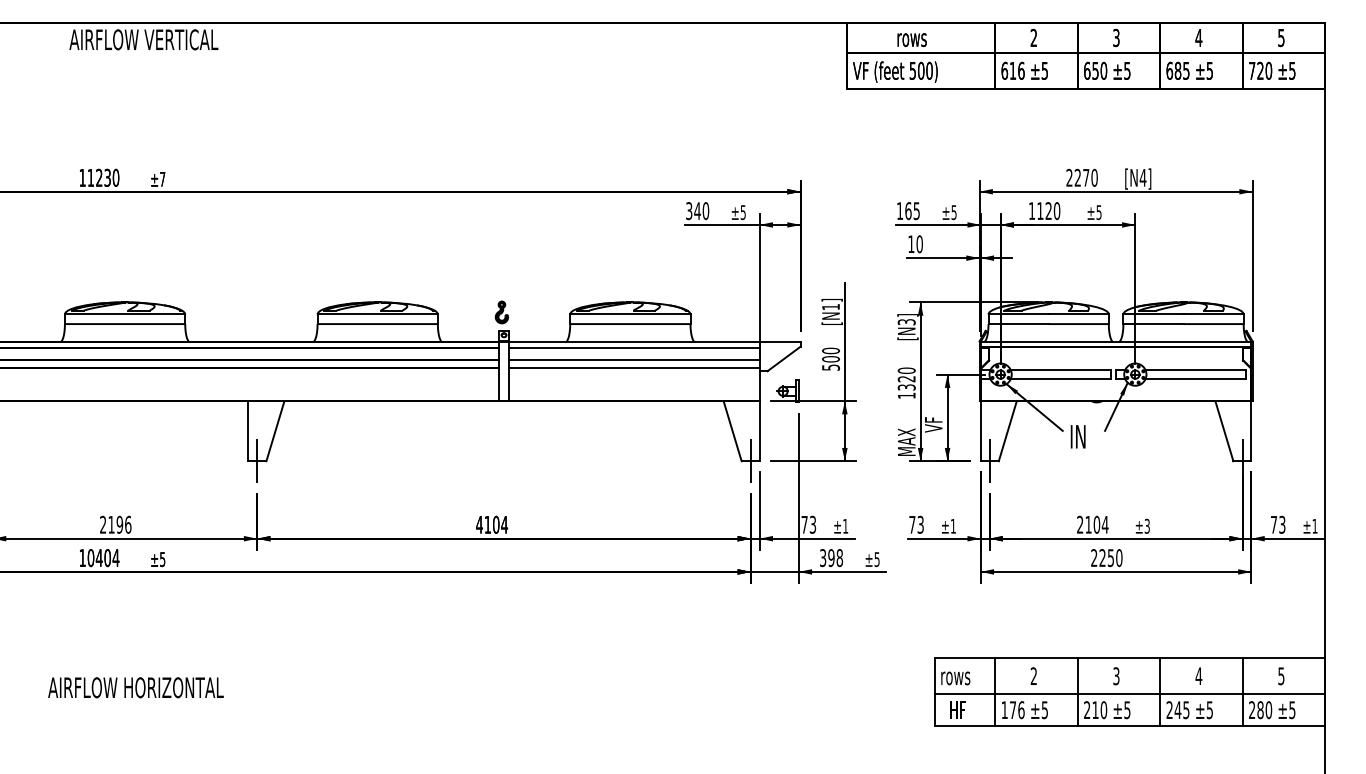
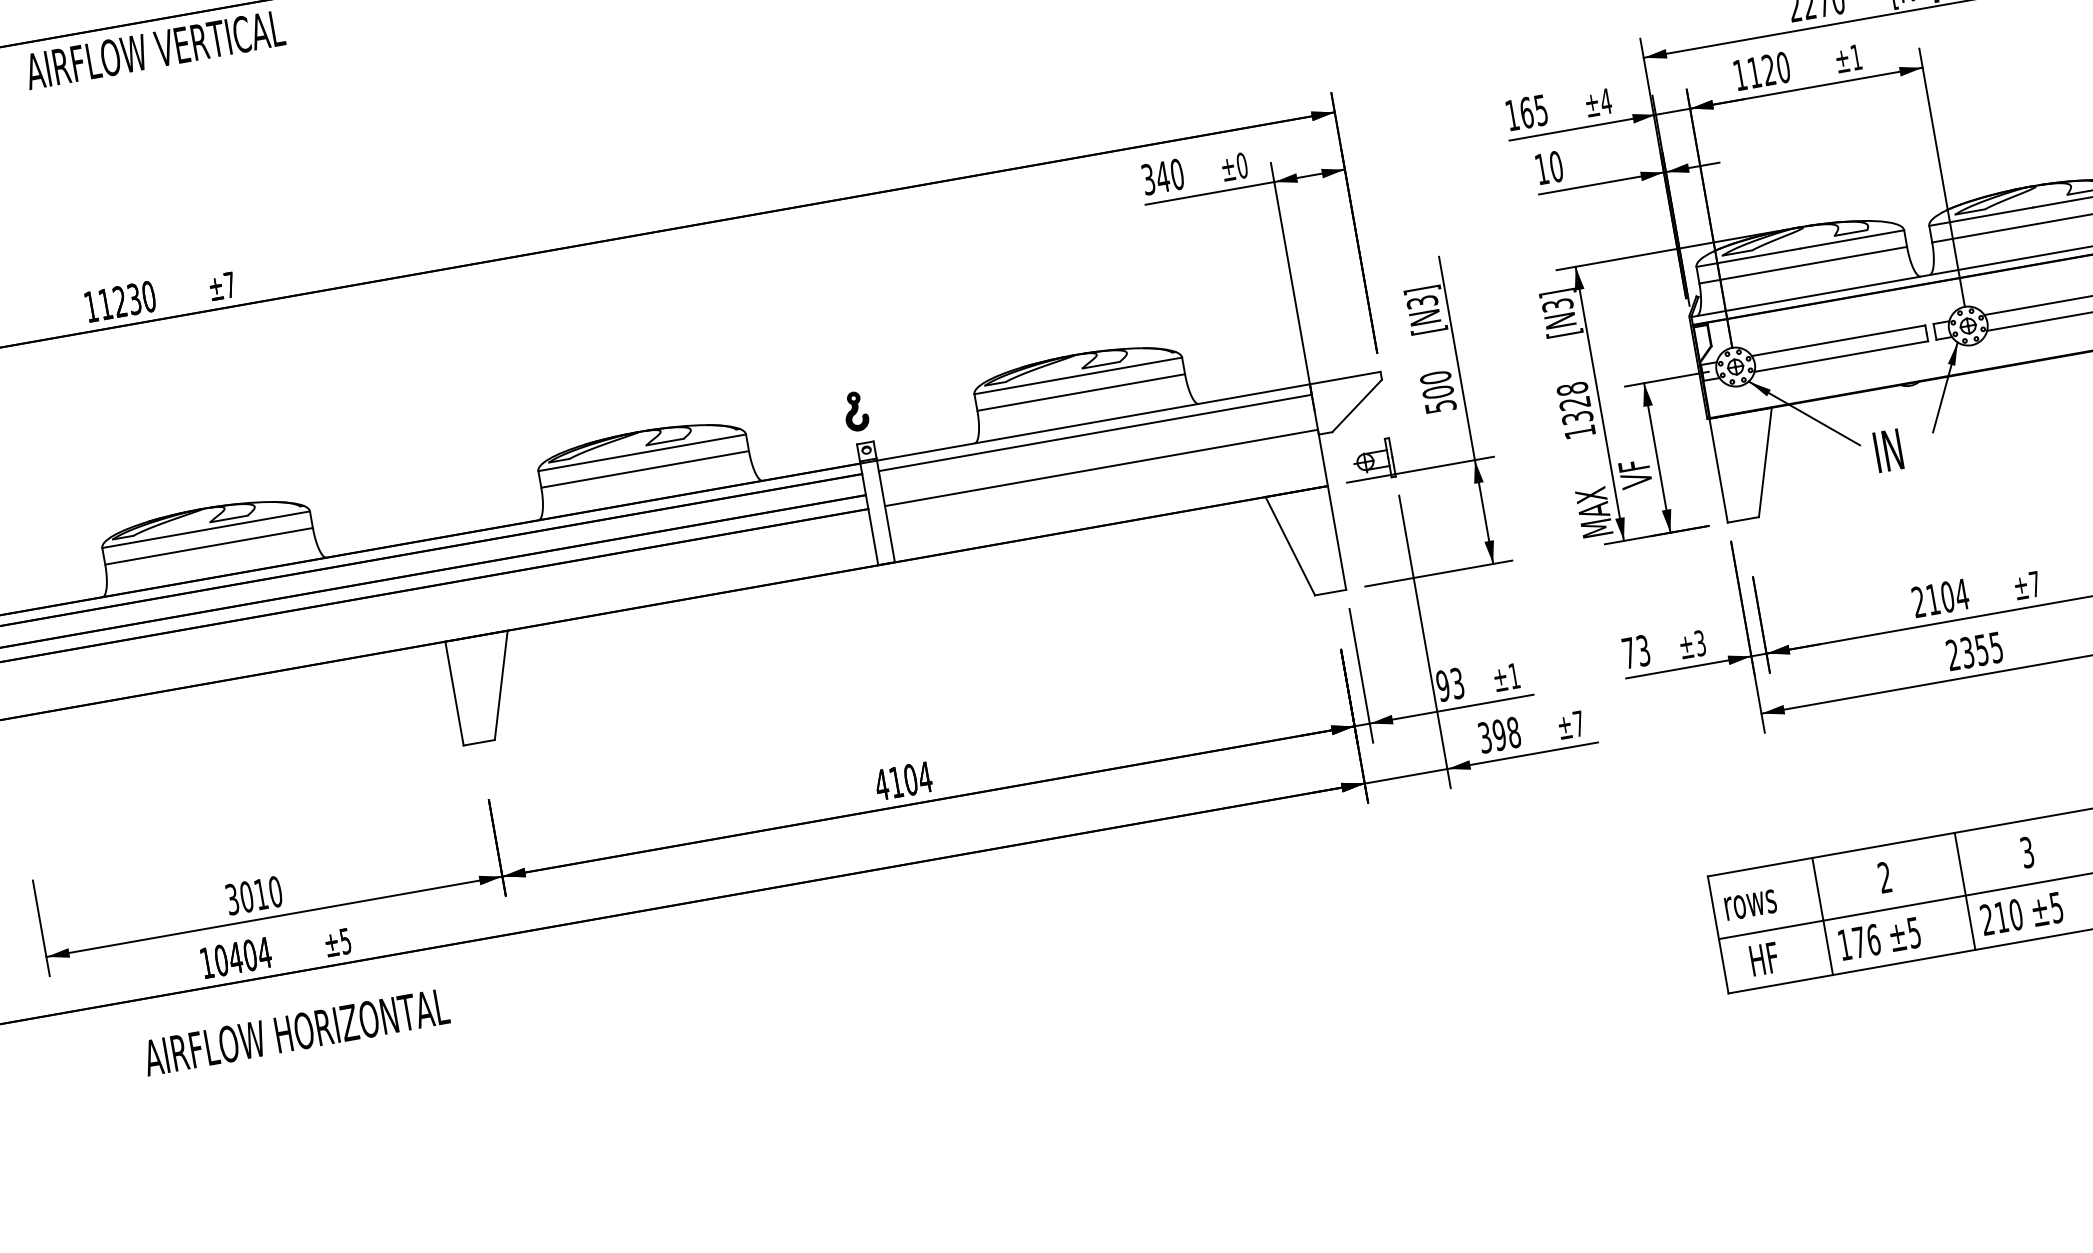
text: (742, 212) -> (1240, 165), ±5 -> ±0
text: (953, 212) -> (1605, 101), ±5 -> ±4
text: (1098, 212) -> (1855, 57), ±5 -> ±1
text: (831, 307) -> (1423, 302), [N1] -> [N3]
line: (633, 360) -> (1097, 454), removed
text: (906, 370) -> (1571, 388), 1320 -> 1328
line: (257, 460) -> (479, 741), removed
line: (750, 460) -> (1330, 591), removed
line: (989, 460) -> (1742, 518), removed
text: (115, 524) -> (253, 895), 2196 -> 3010
text: (804, 524) -> (1442, 685), 73 -> 93
text: (952, 525) -> (1698, 642), ±1 -> ±3
text: (1146, 525) -> (2033, 583), ±3 -> ±7
text: (1110, 558) -> (1981, 651), 2250 -> 2355
text: (876, 559) -> (1577, 723), ±5 -> ±7
text: (135, 687) -> (295, 1031), moved

